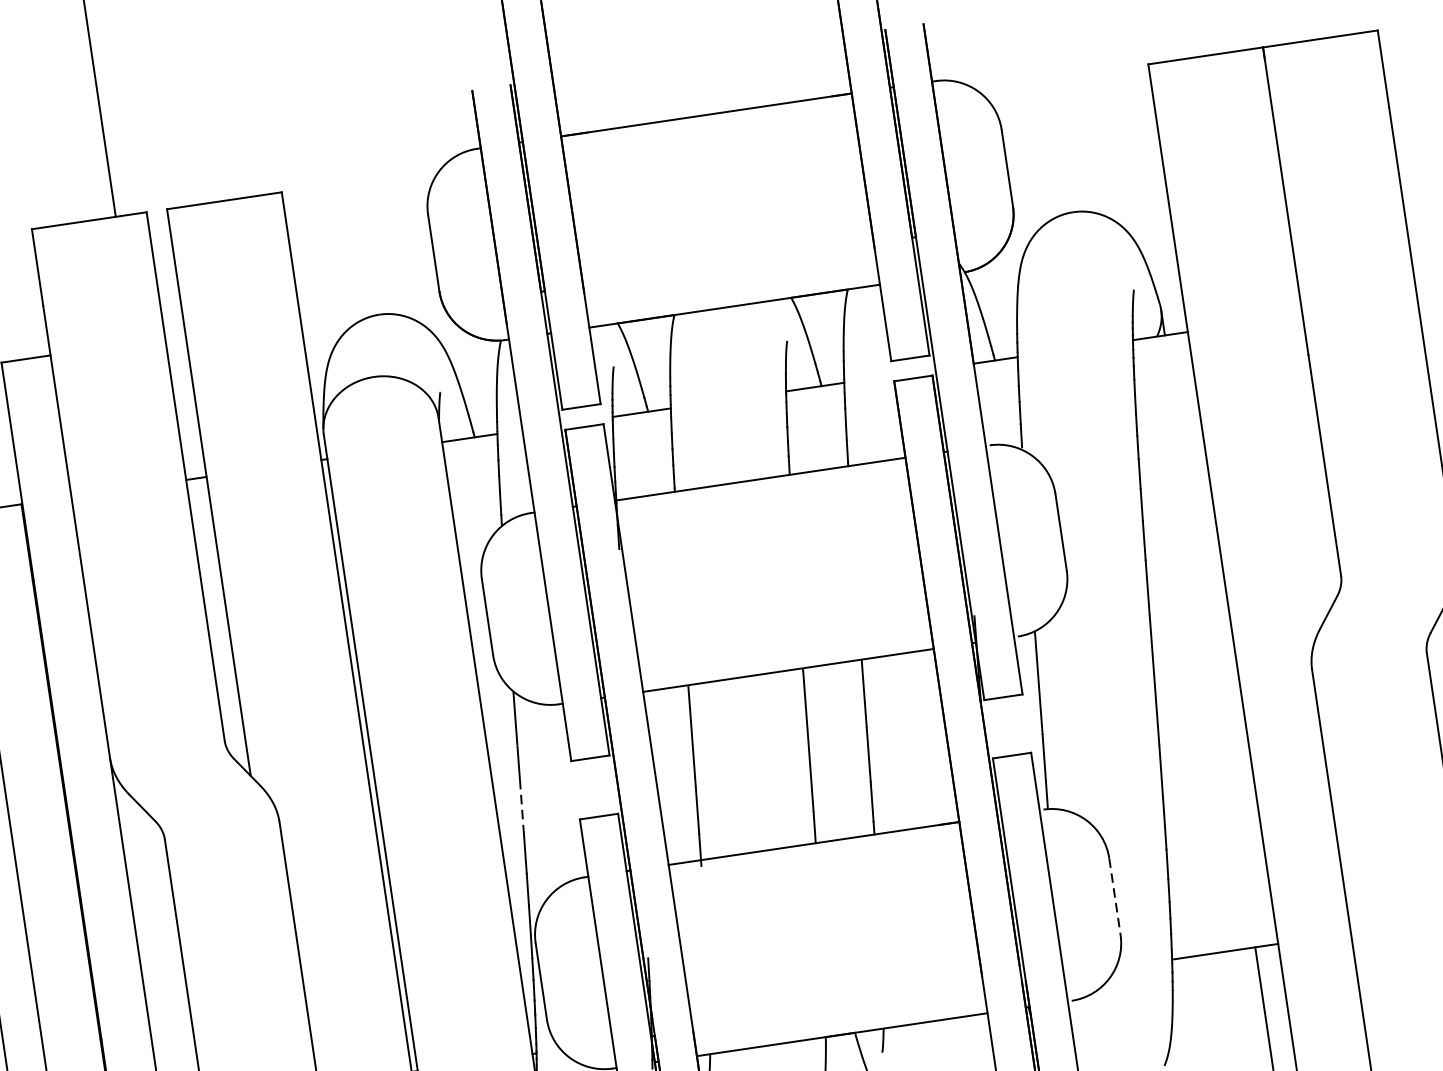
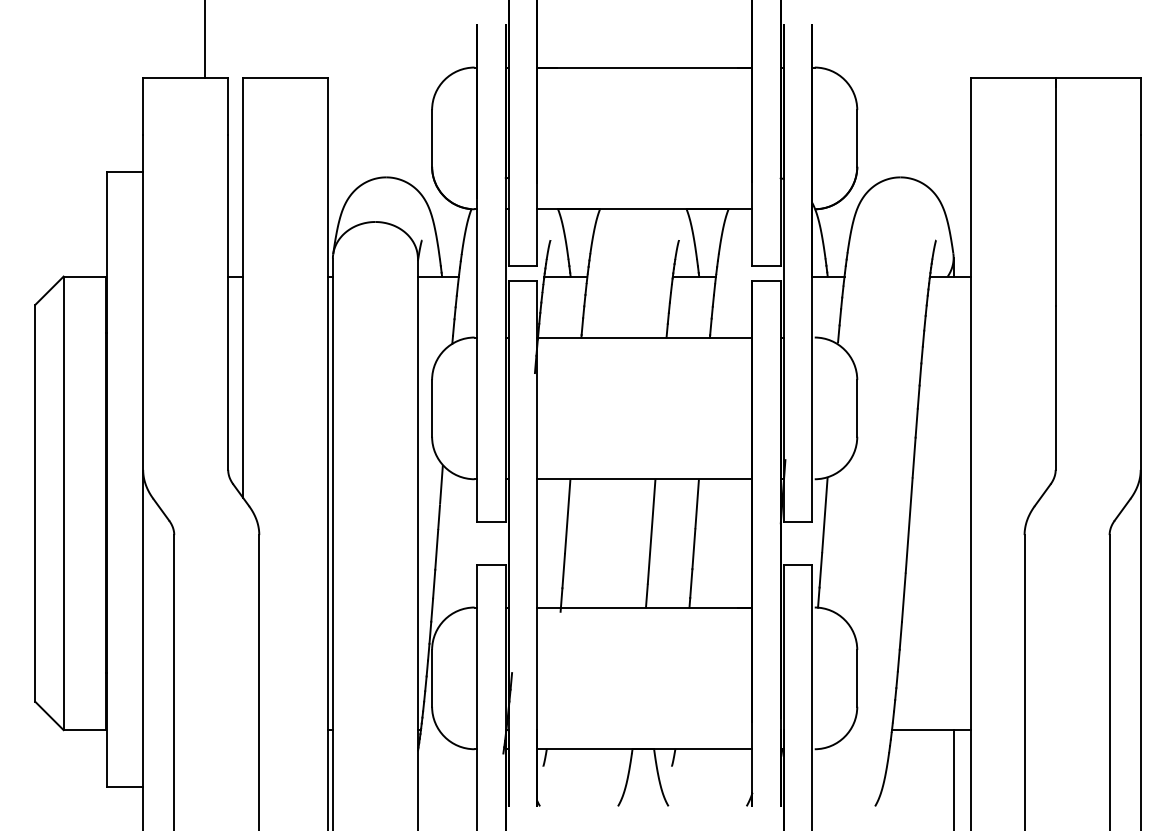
line: (521, 806) -> (436, 549), dashed -> solid
line: (1115, 896) -> (857, 678), dashed -> solid

